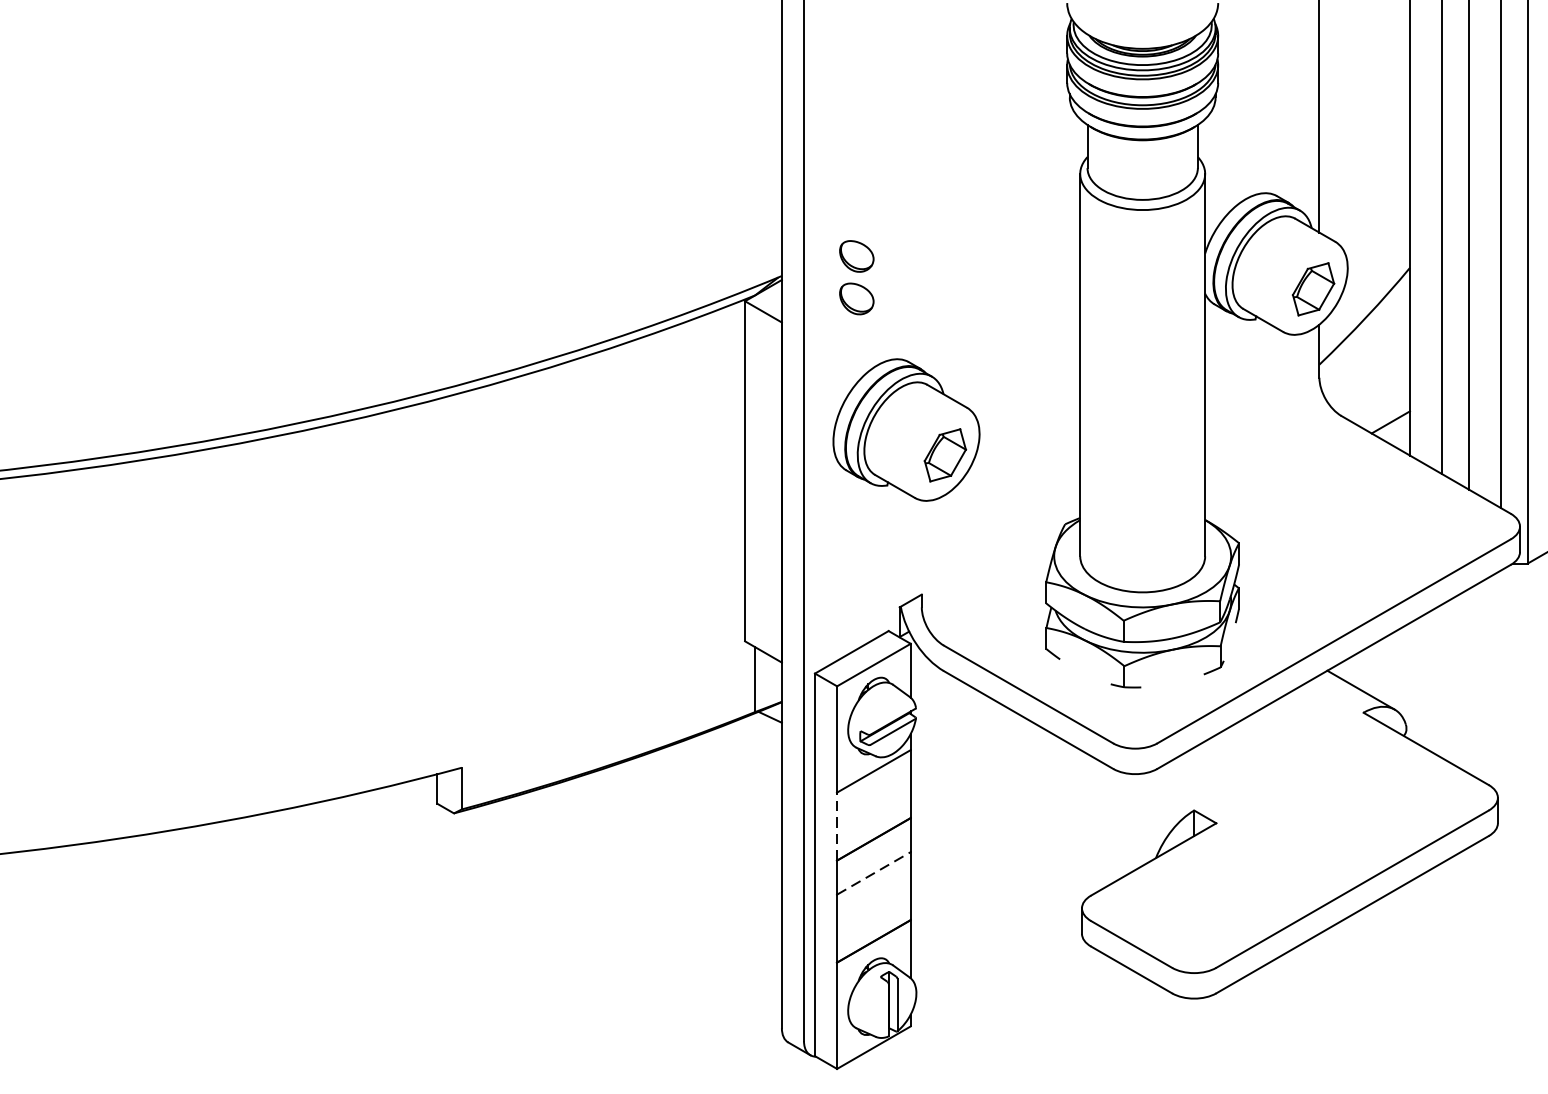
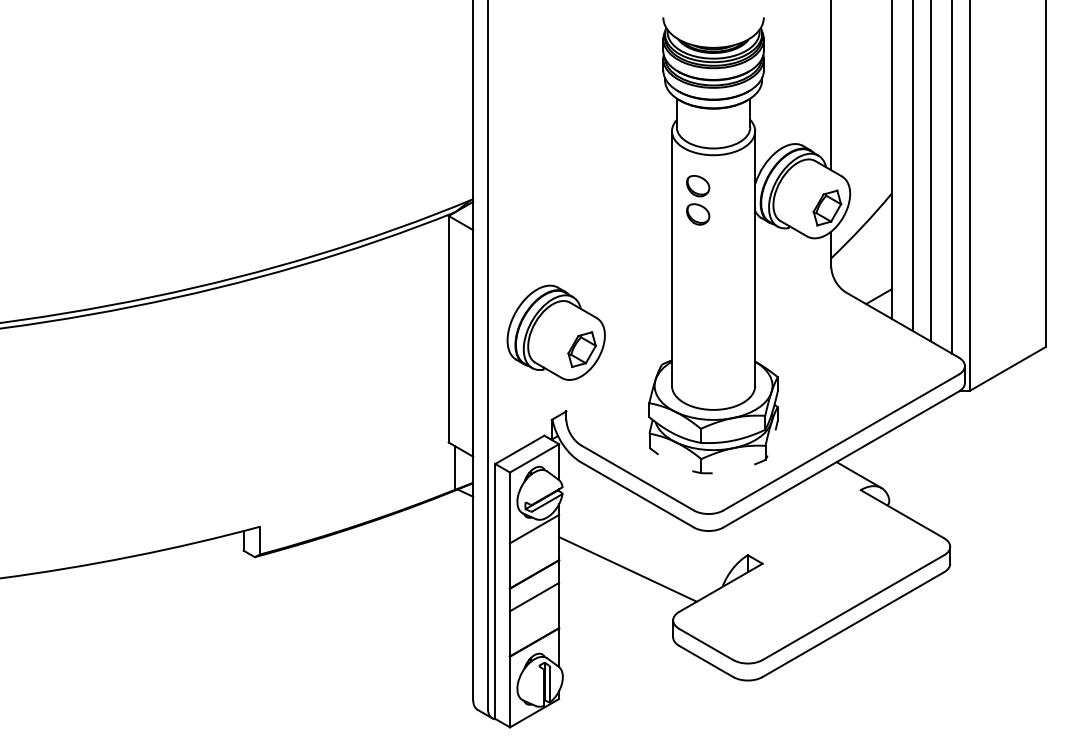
part: (857, 277) -> (698, 200), moved
part: (905, 429) -> (555, 332), moved
line: (836, 825) -> (509, 565), dashed -> solid
line: (1013, 831) -> (627, 569), added
line: (873, 872) -> (534, 596), dashed -> solid

